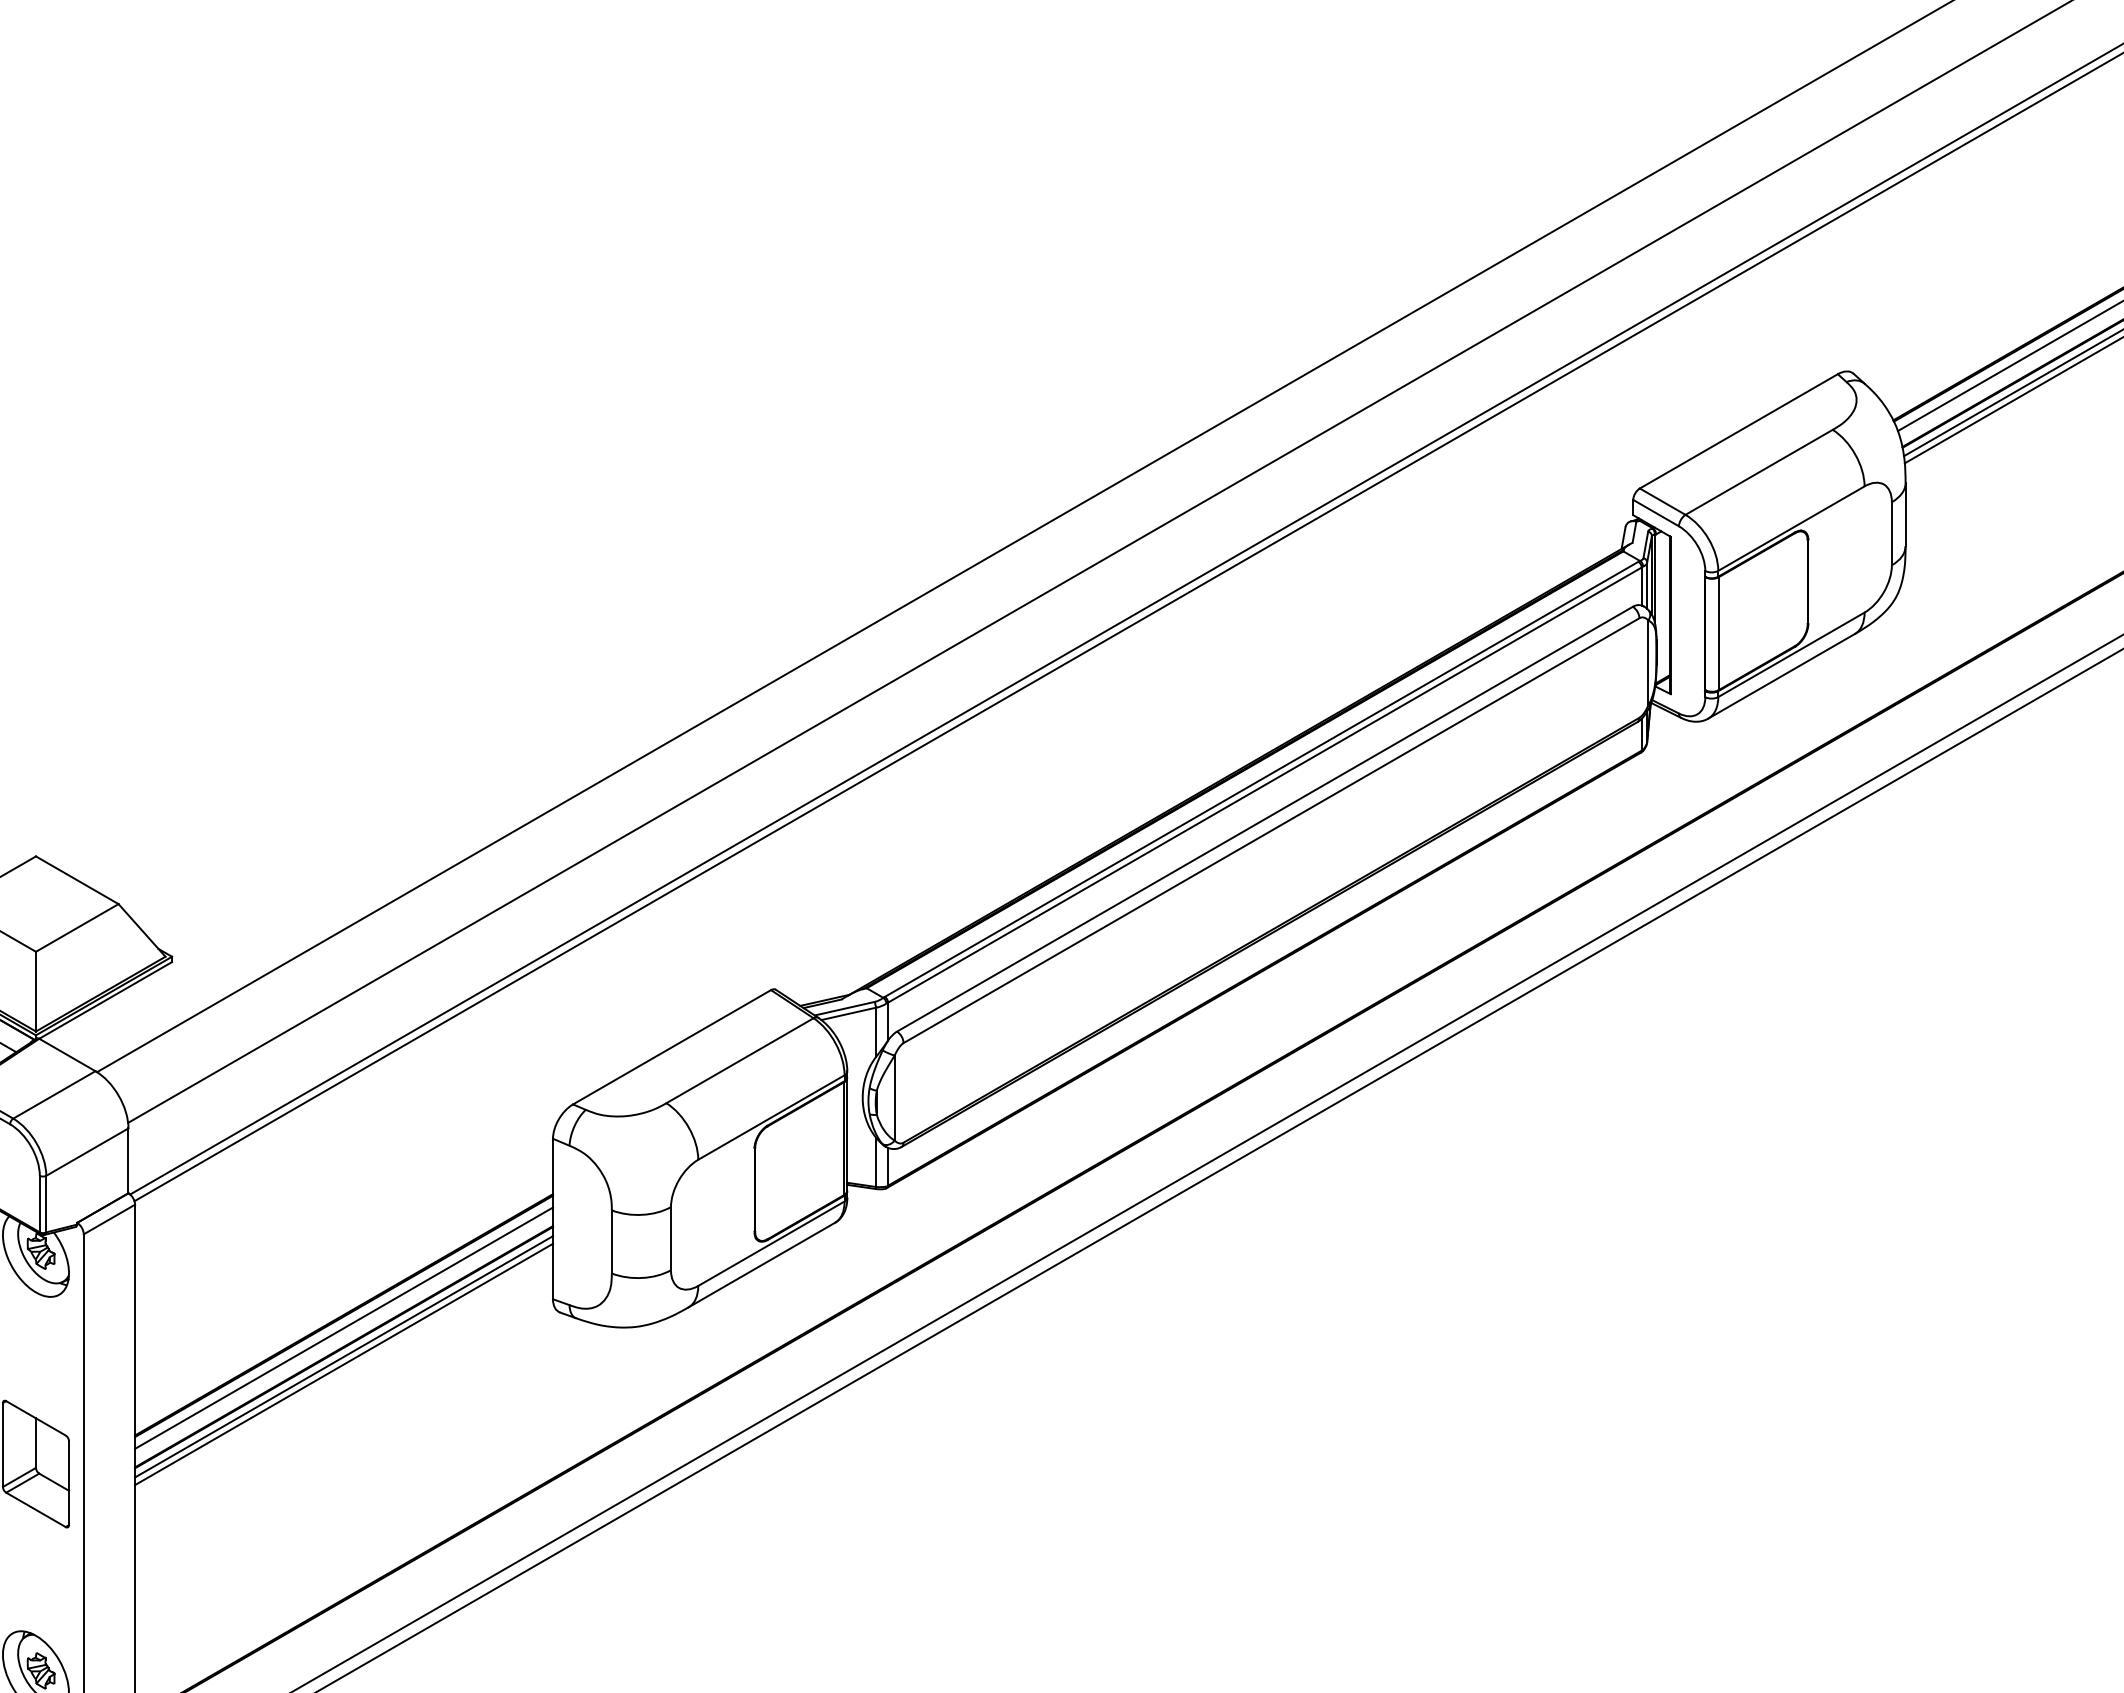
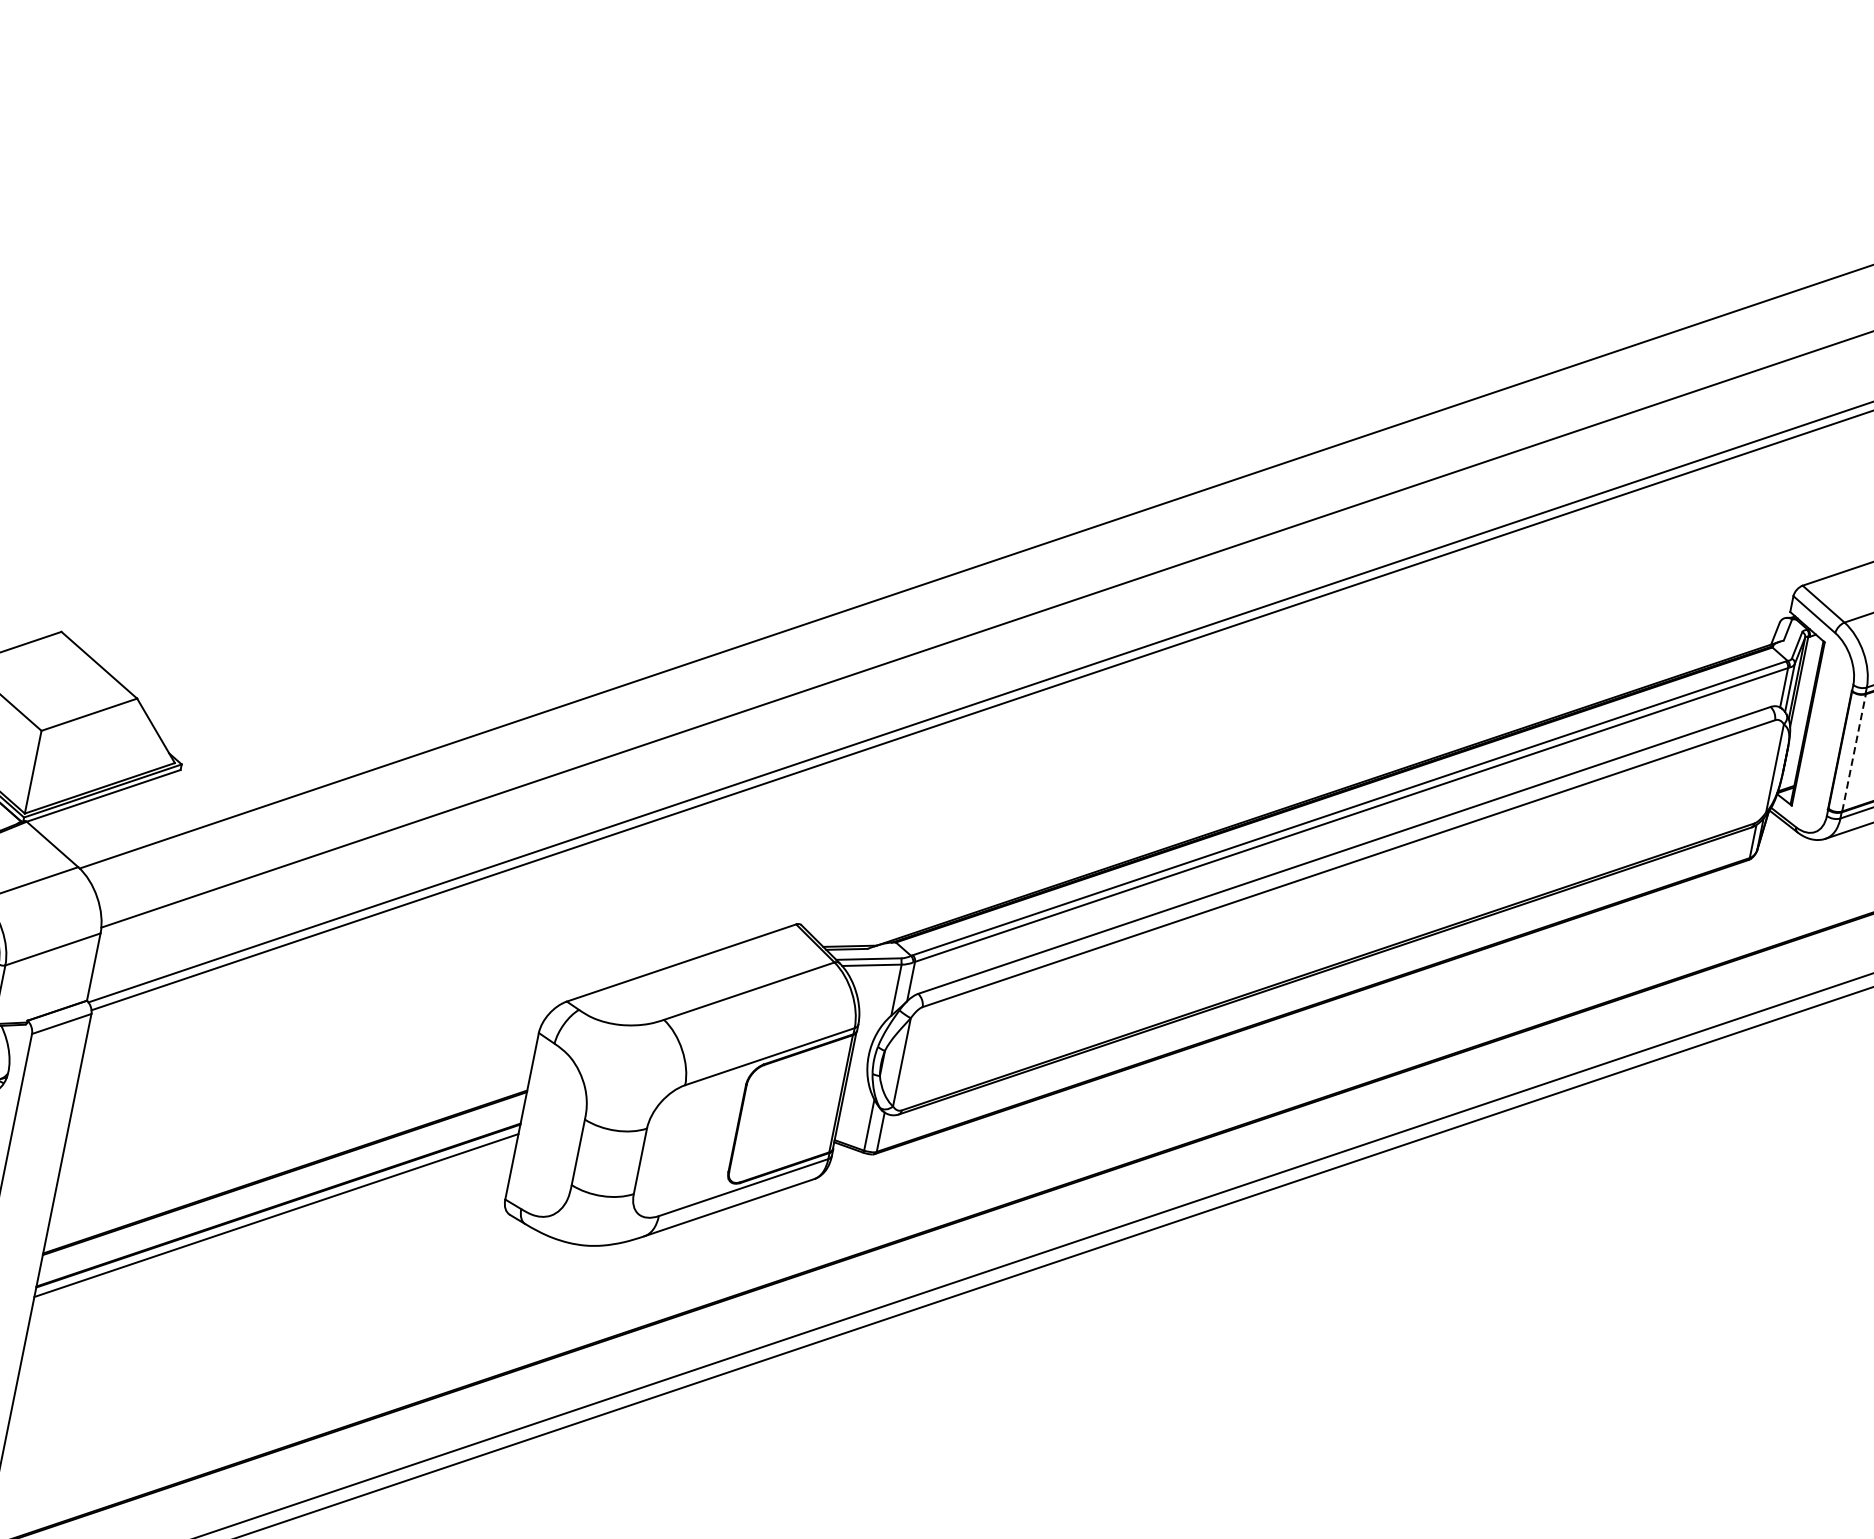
line: (1718, 633) -> (1853, 752), solid -> dashed
line: (344, 1327) -> (283, 1185), removed
line: (344, 1364) -> (275, 1223), removed

